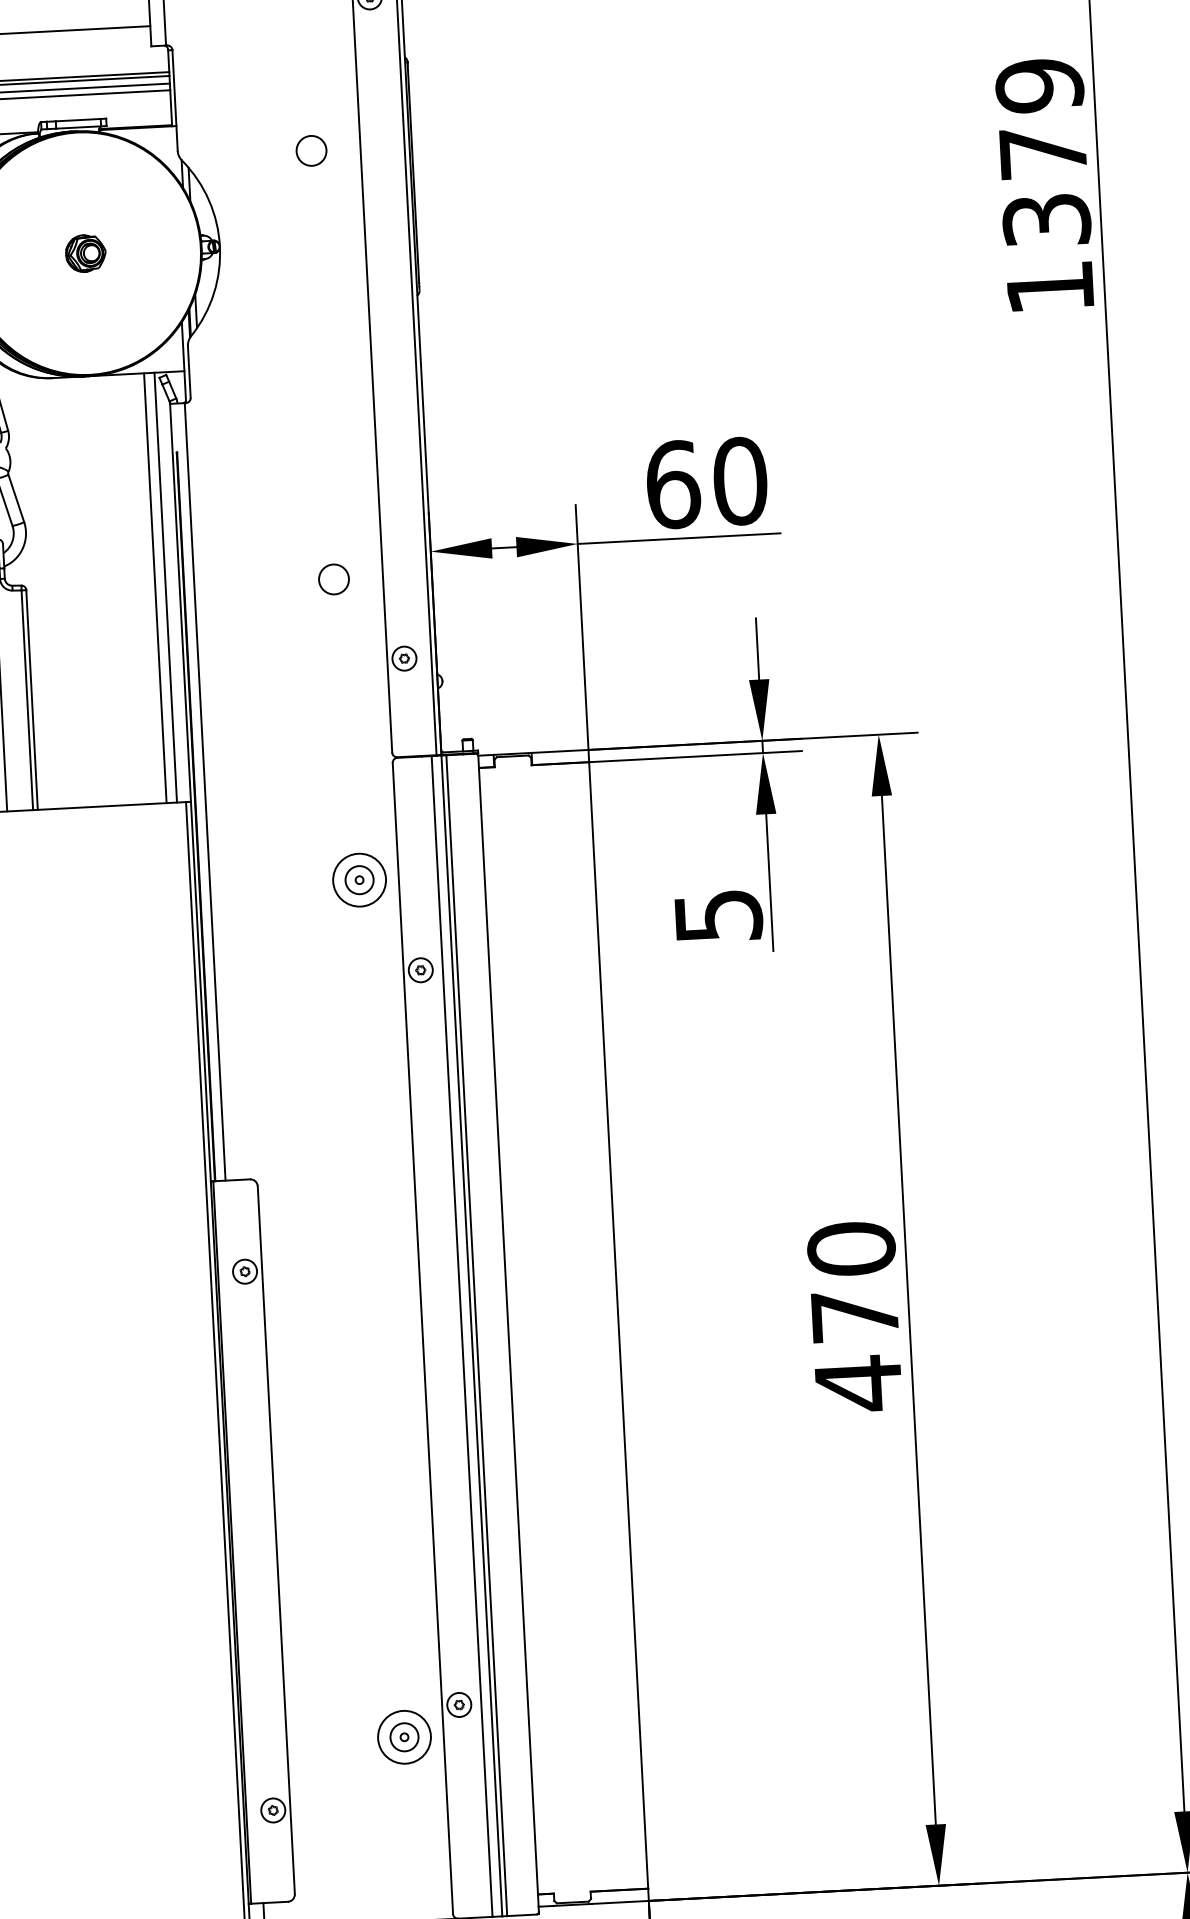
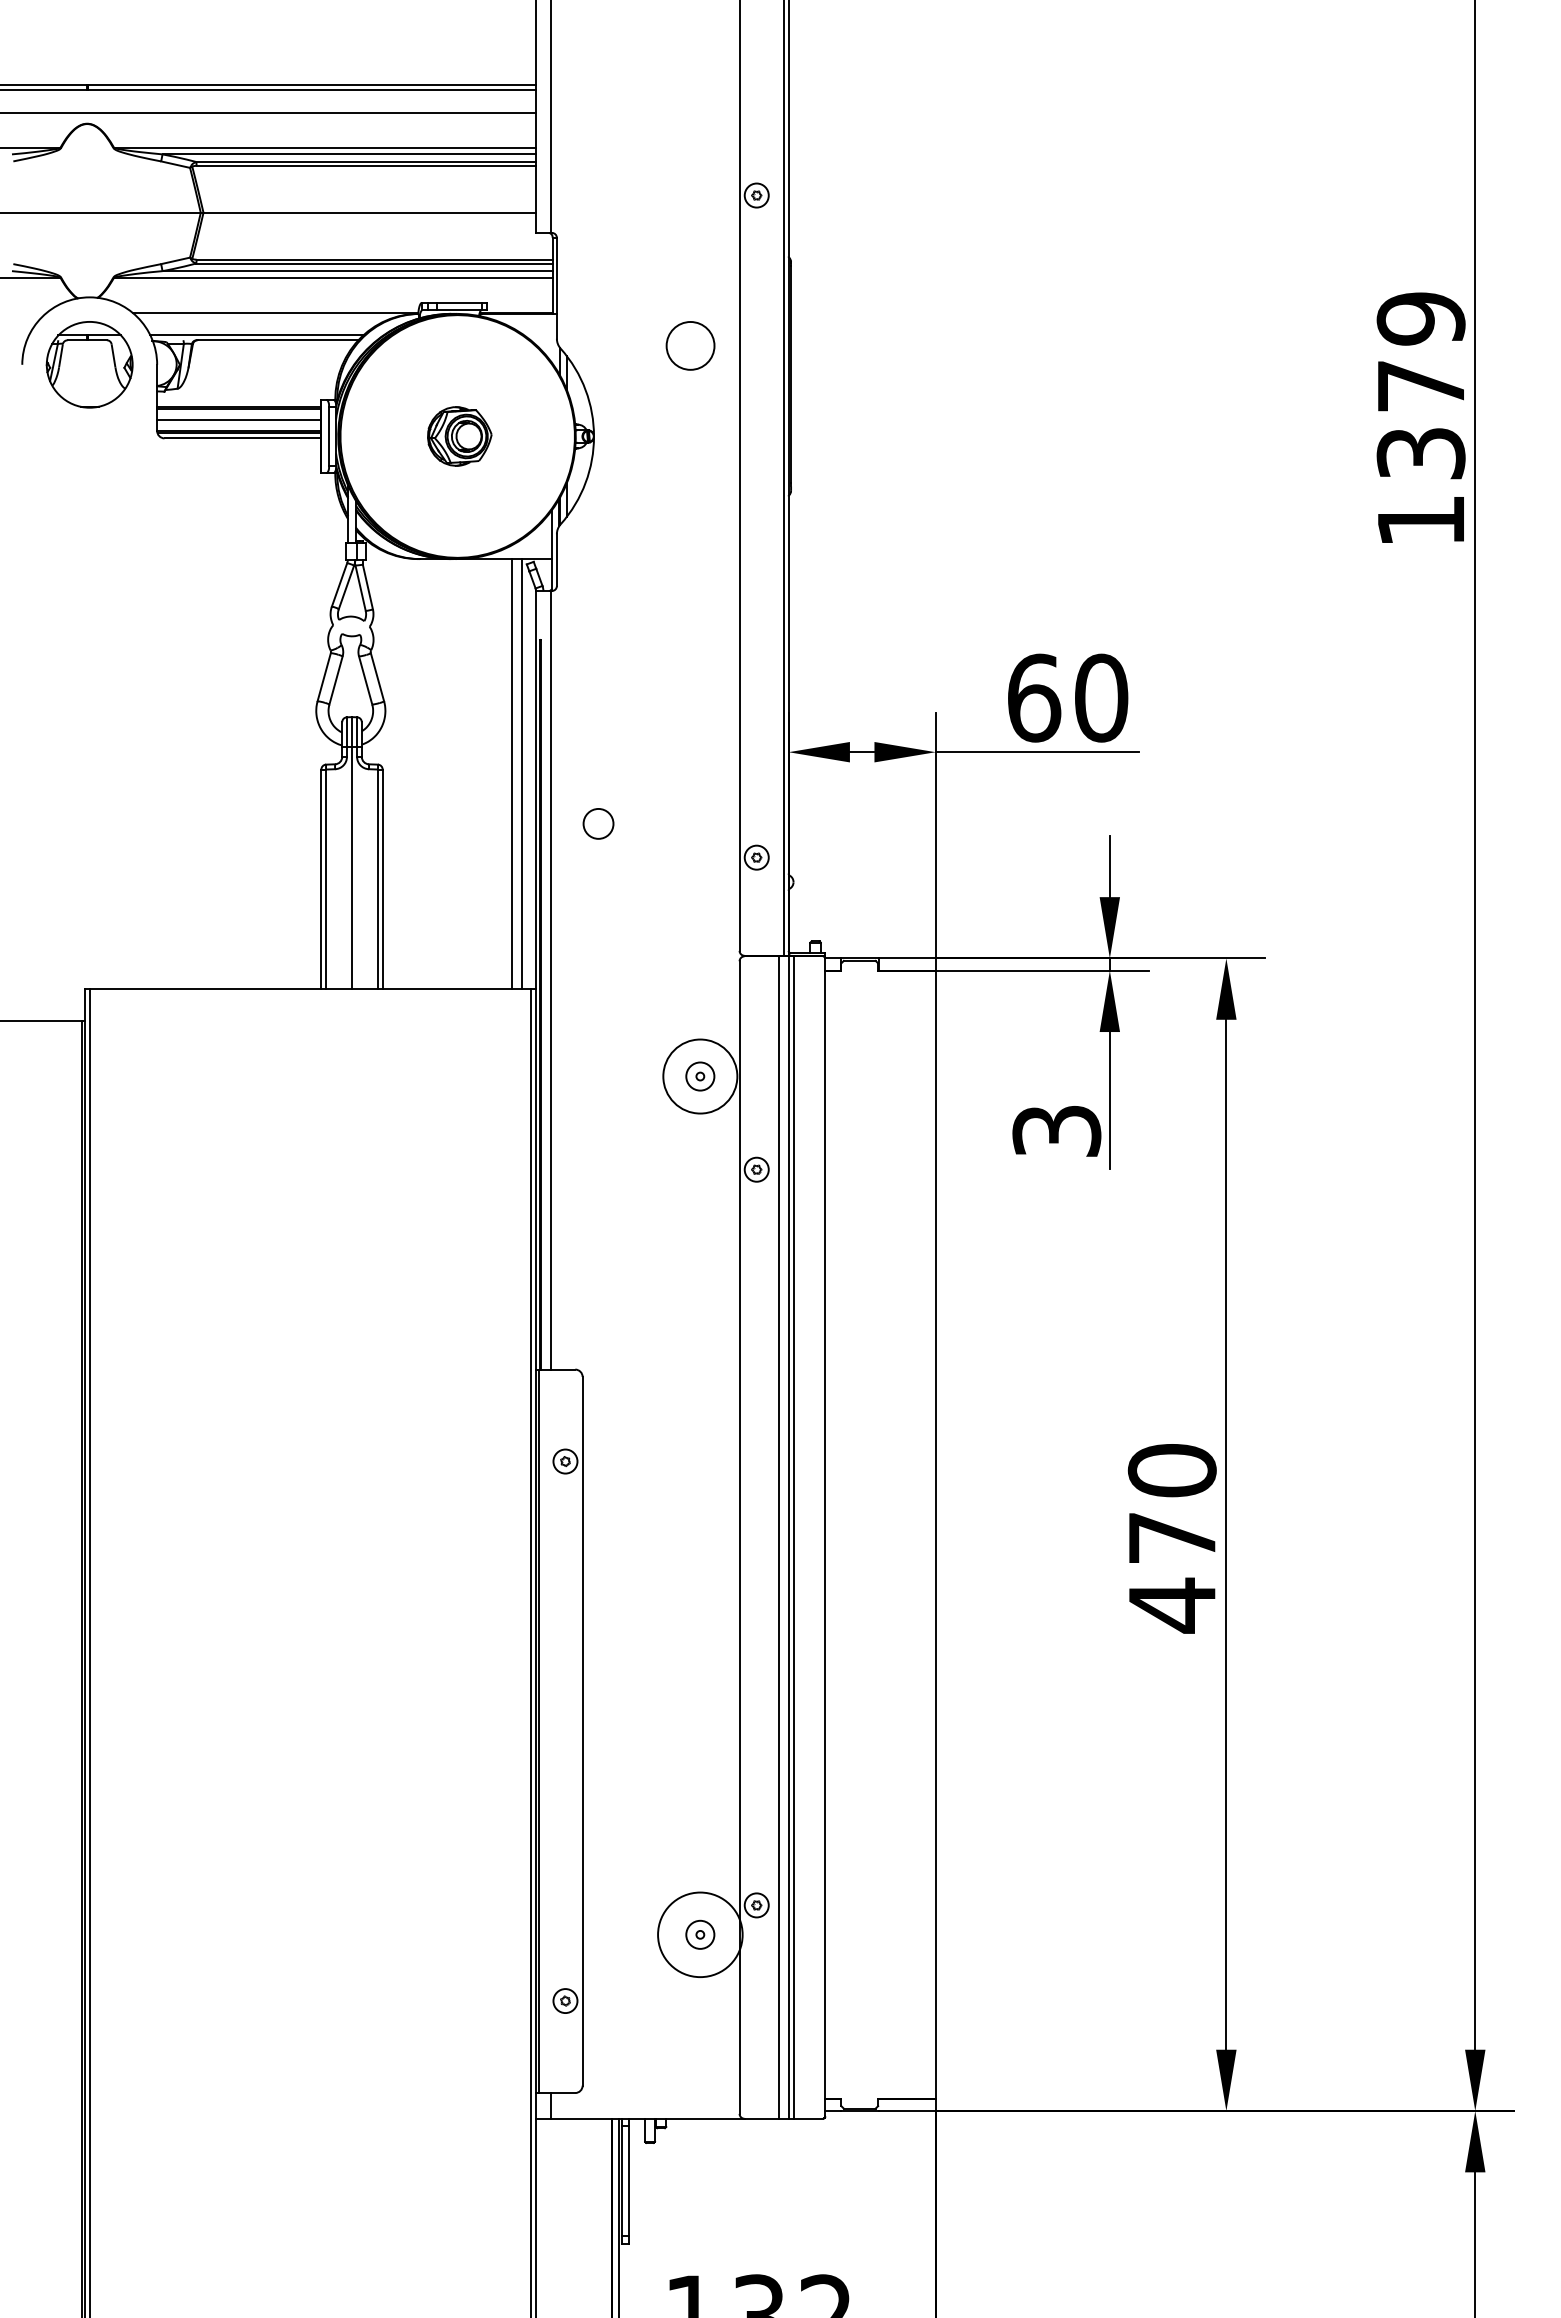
circle: (311, 150) -> (690, 345), size x1.6
part: (85, 253) -> (459, 436), size x1.6
circle: (333, 579) -> (598, 823), moved
circle: (358, 880) -> (699, 1076), size x1.4
text: (718, 916) -> (1056, 1131), 5 -> 3
circle: (403, 1737) -> (699, 1934), size x1.6

